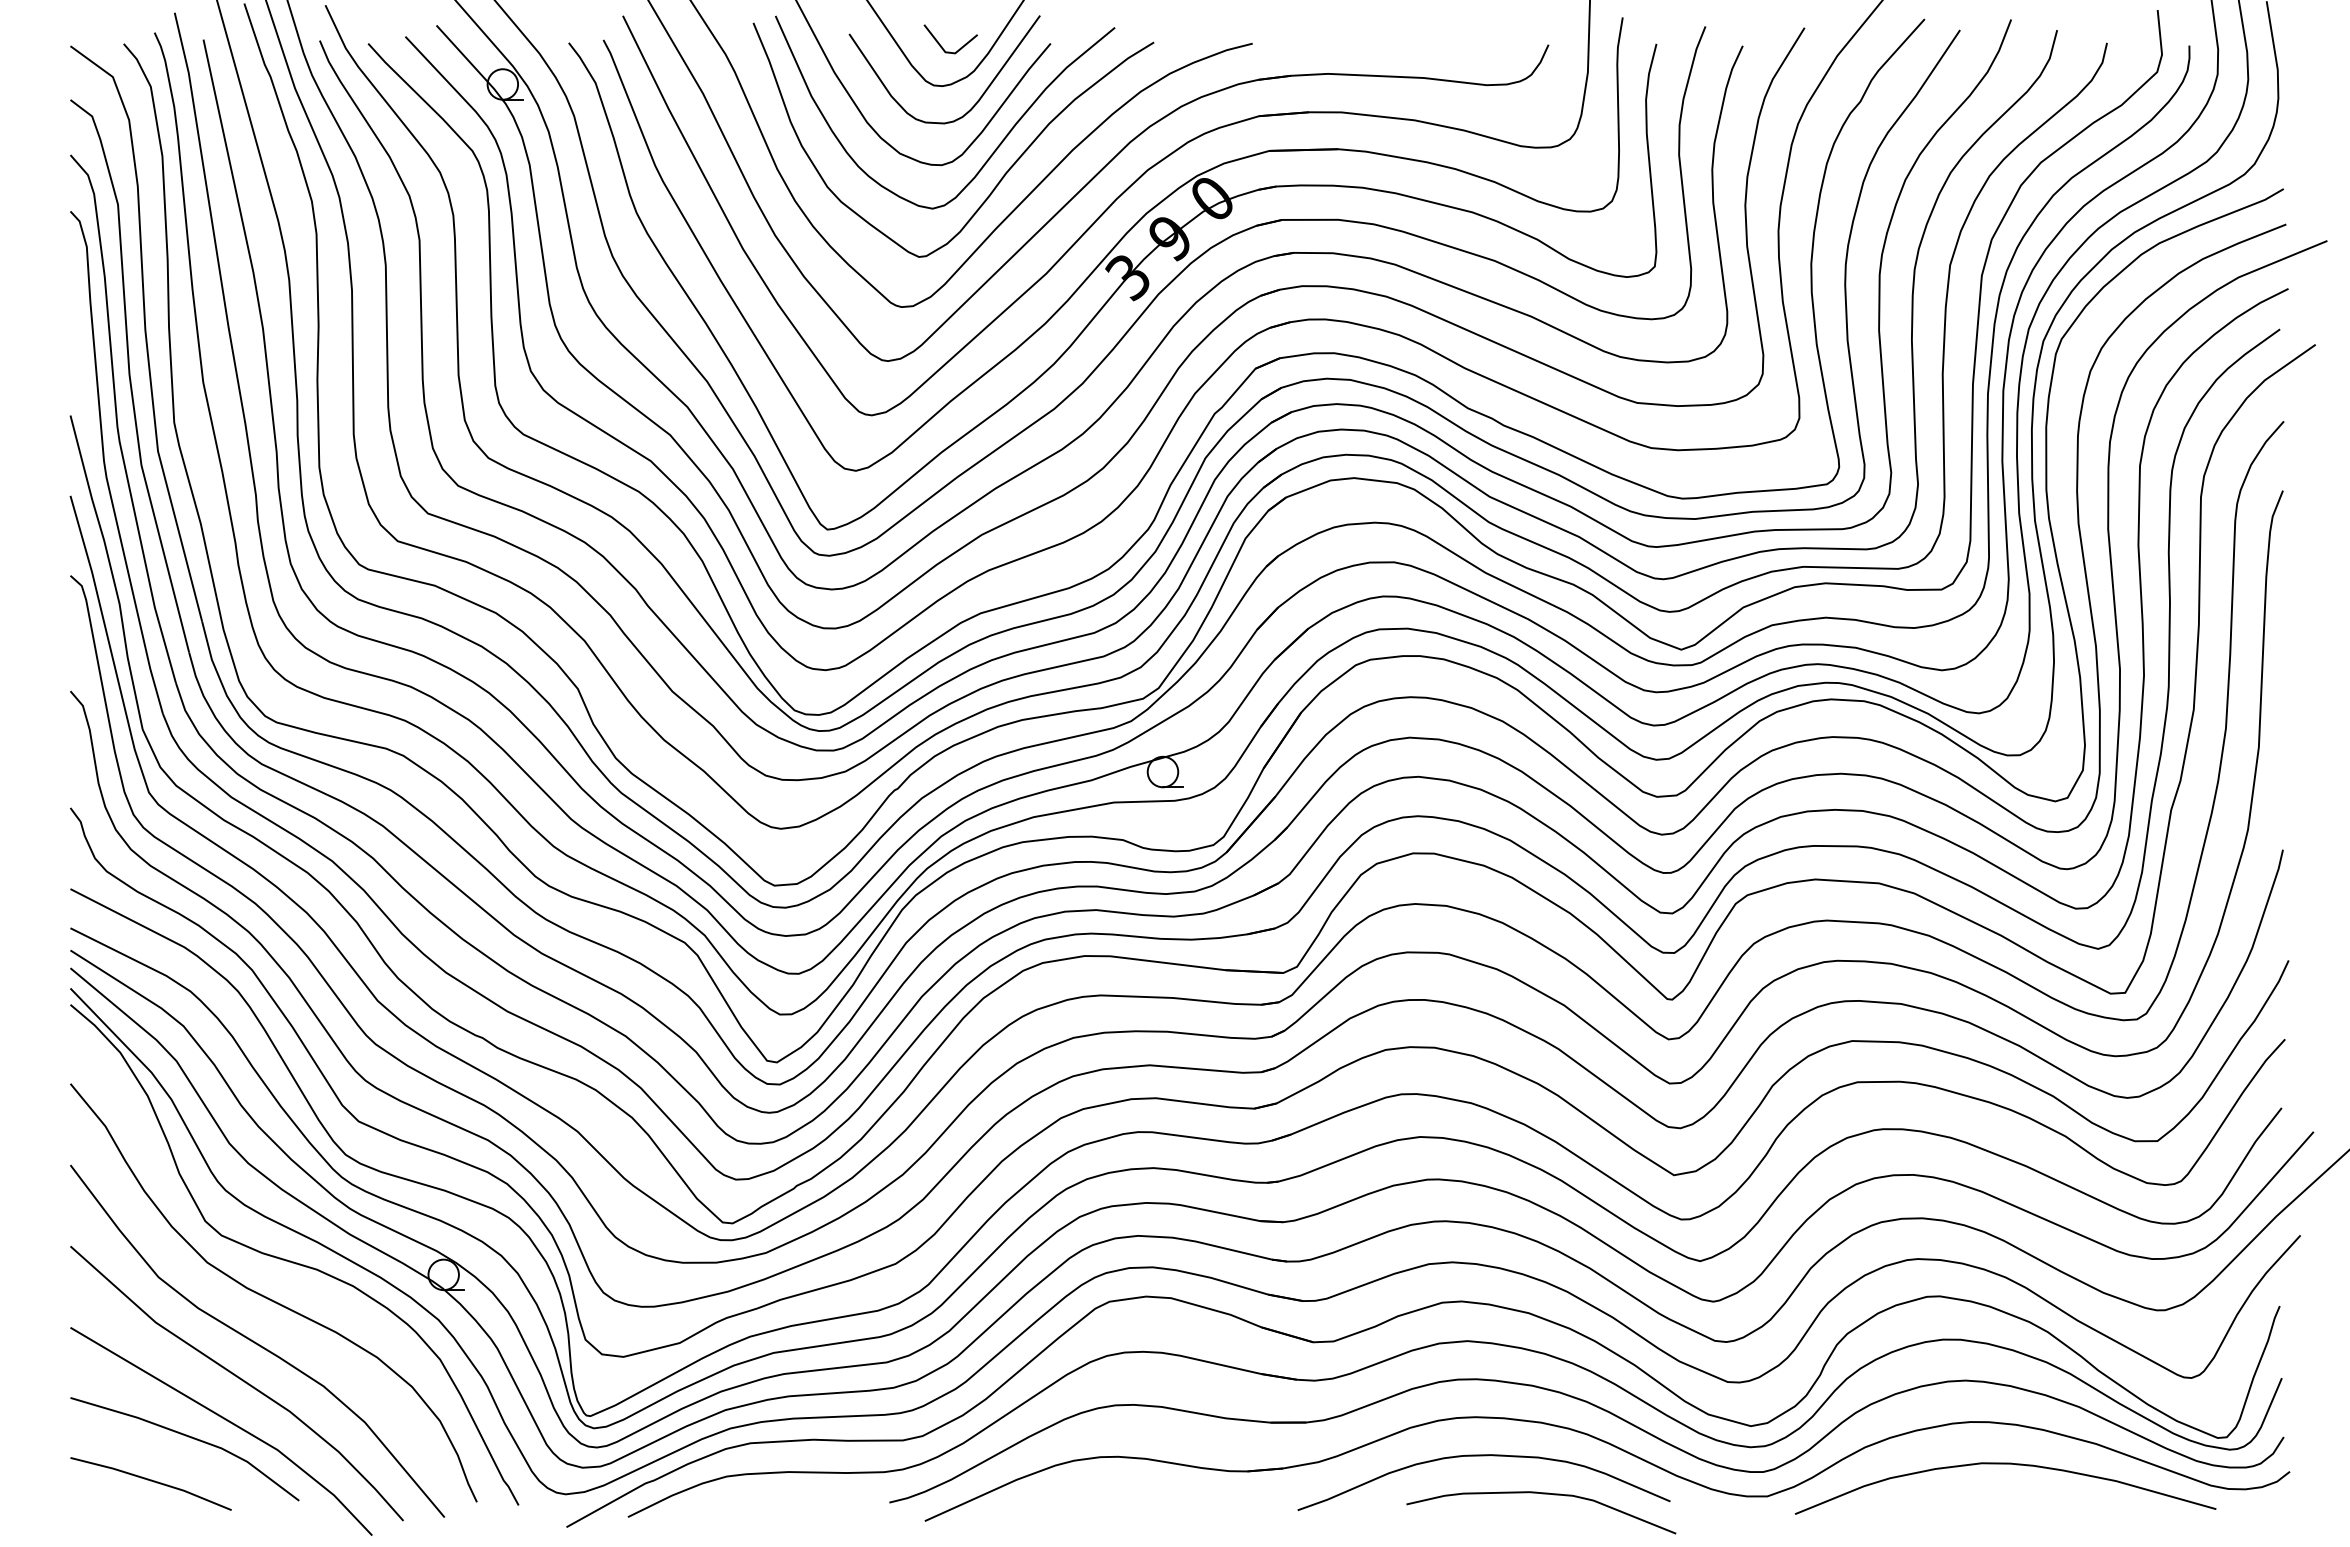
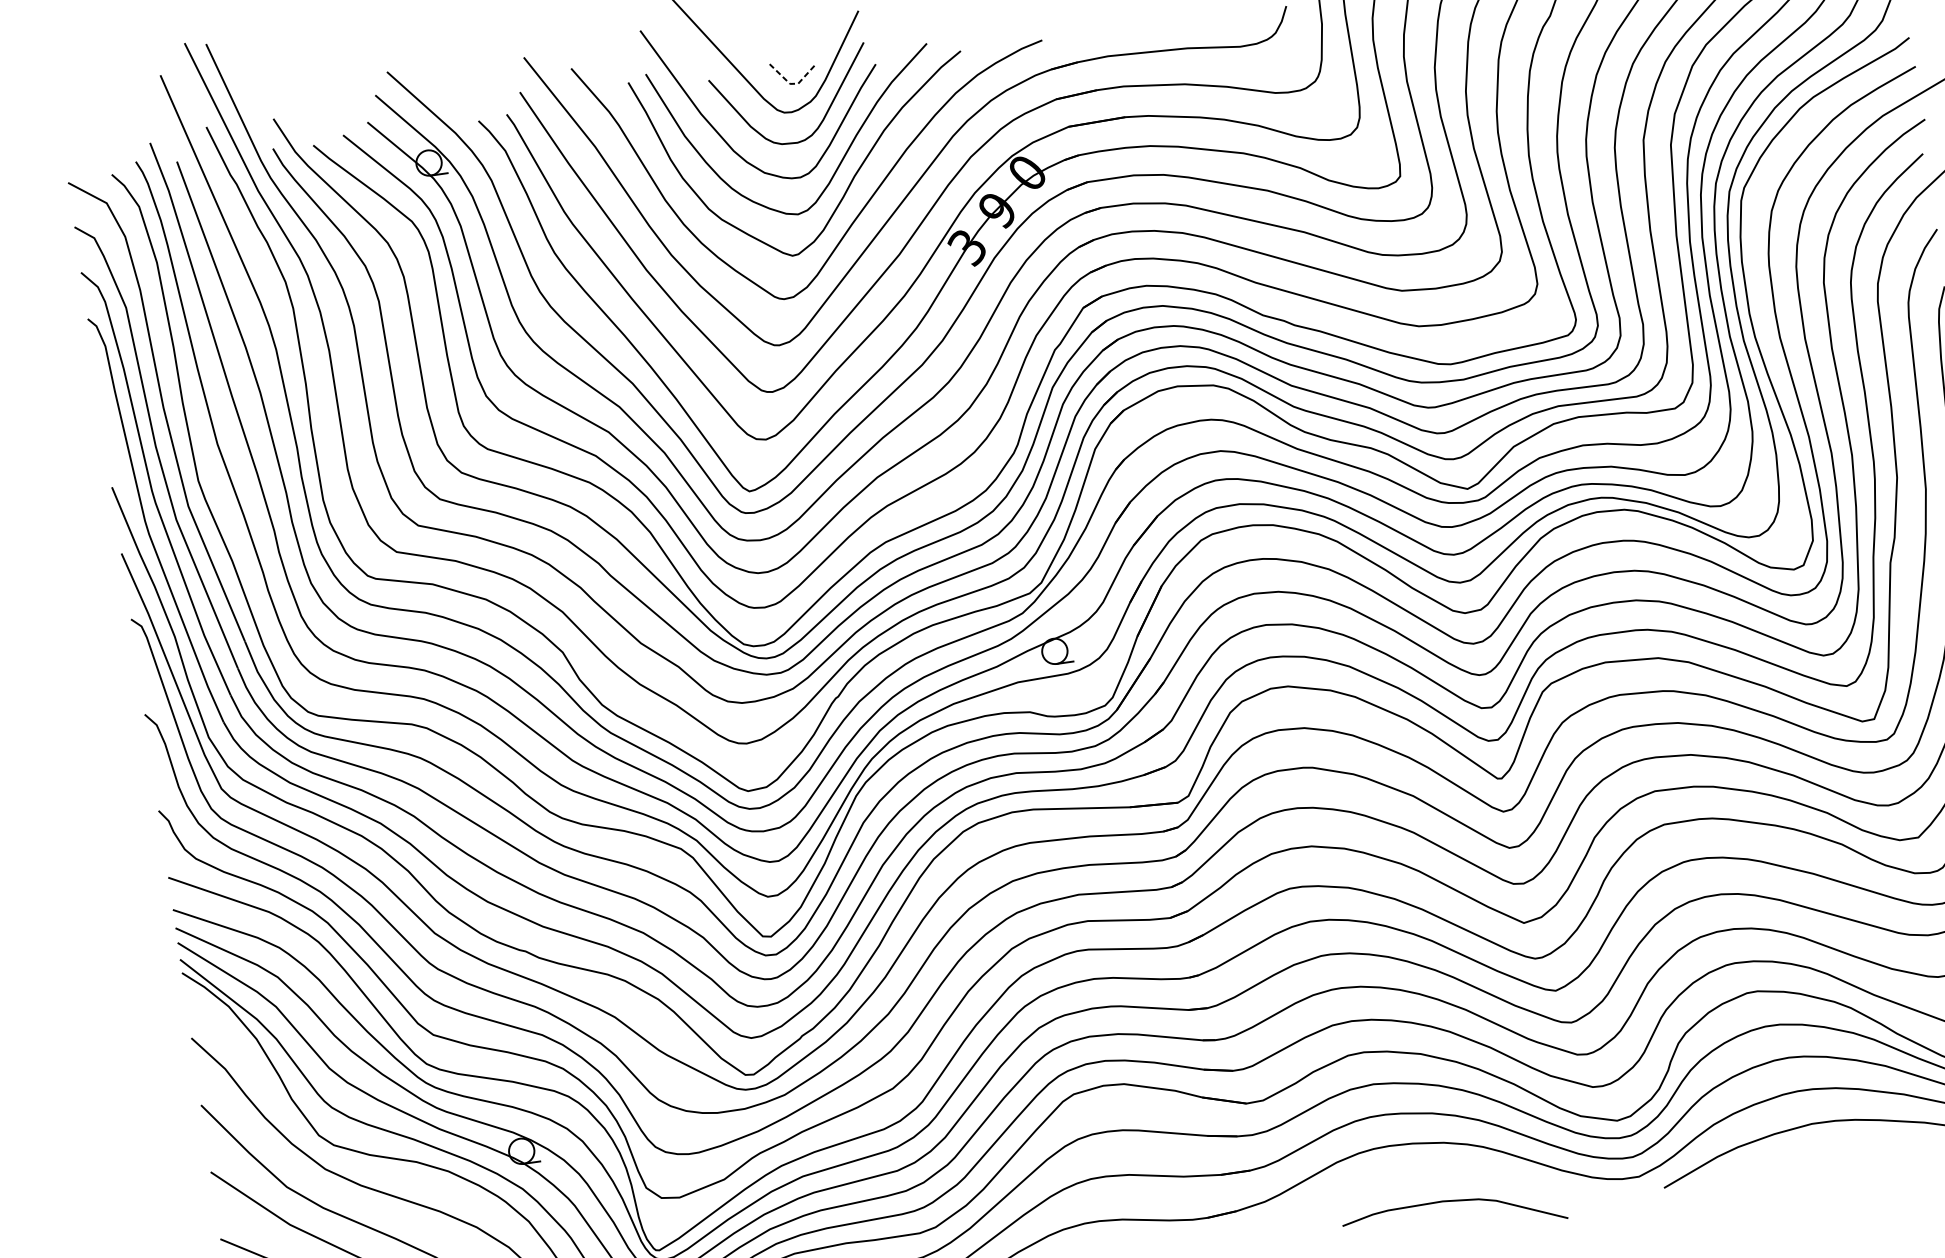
line: (947, 52) -> (791, 83), solid -> dashed
curve: (1483, 1456) -> (1400, 1177), removed

